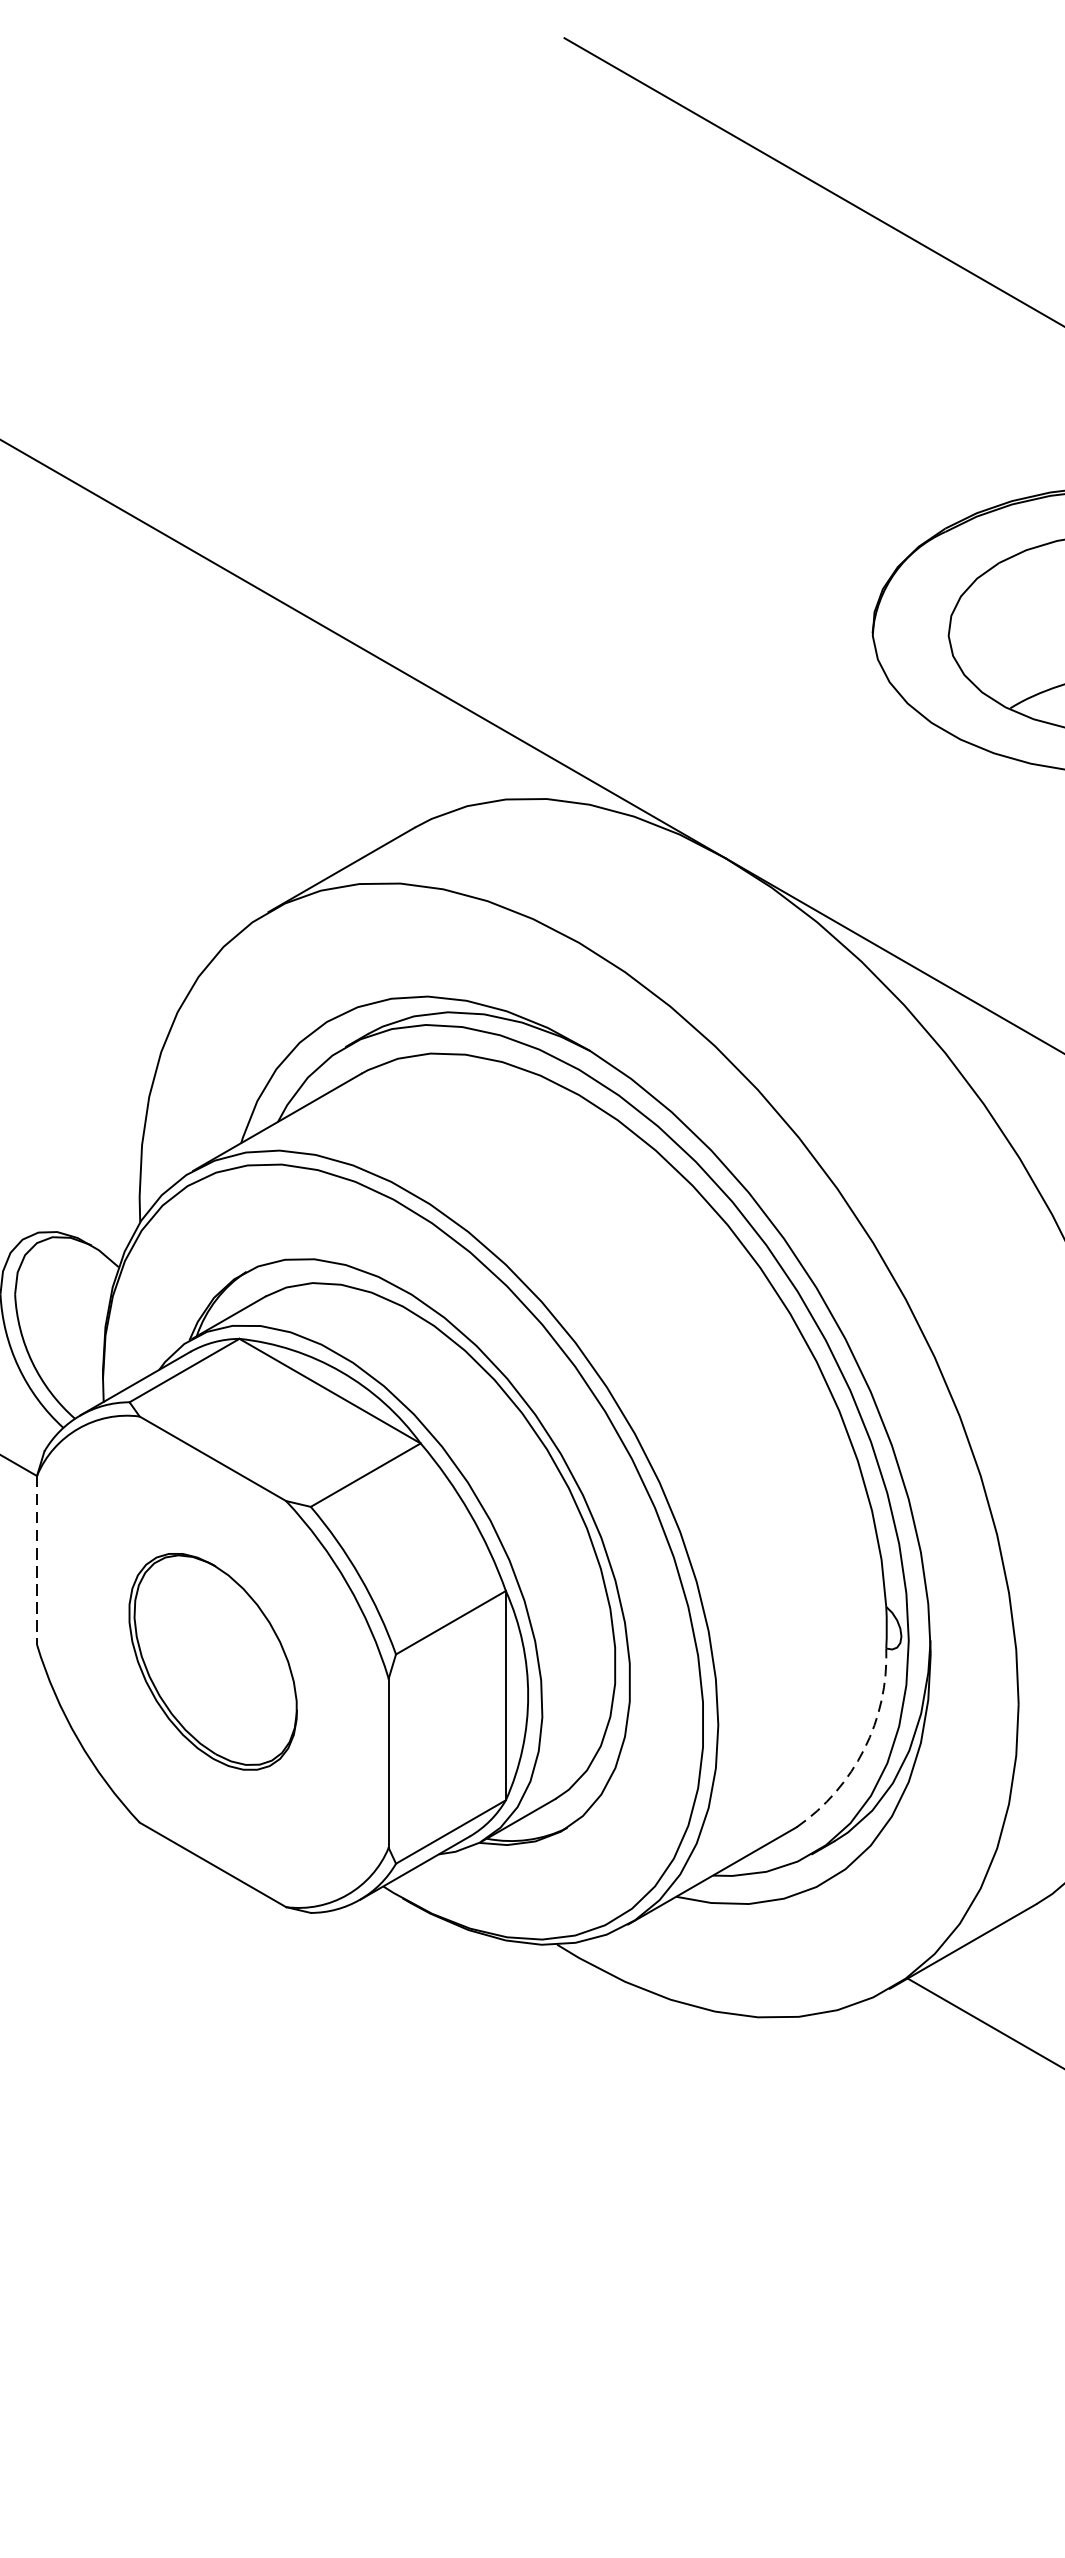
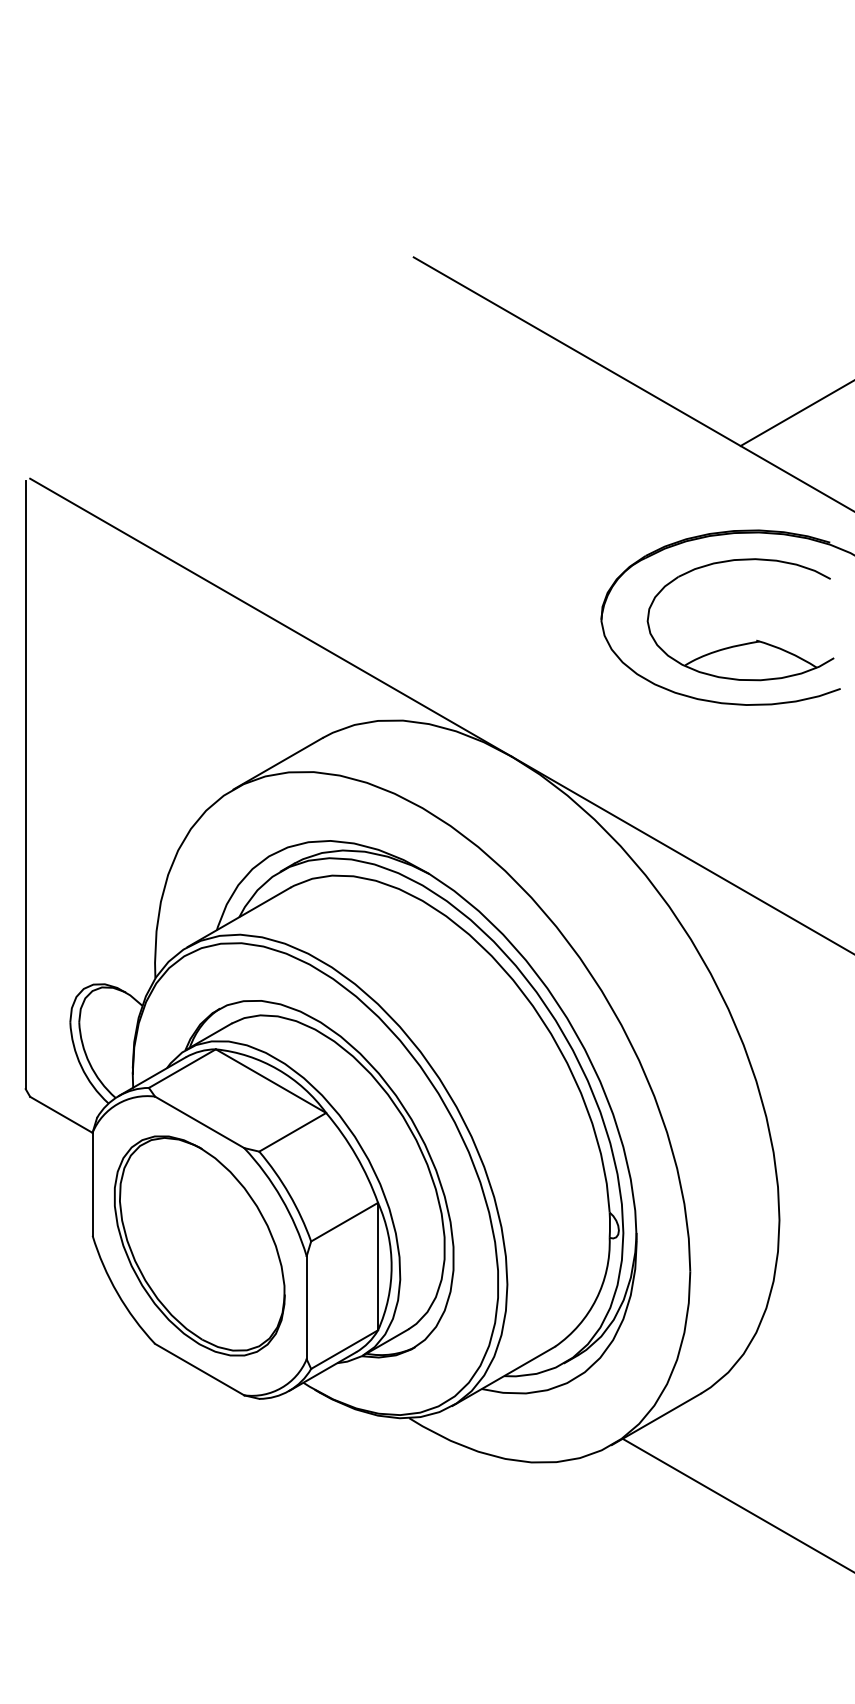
line: (36, 1560) -> (92, 1184), dashed -> solid
part: (212, 1661) -> (199, 1245), size x1.67
arc: (864, 1749) -> (596, 1299), dashed -> solid

